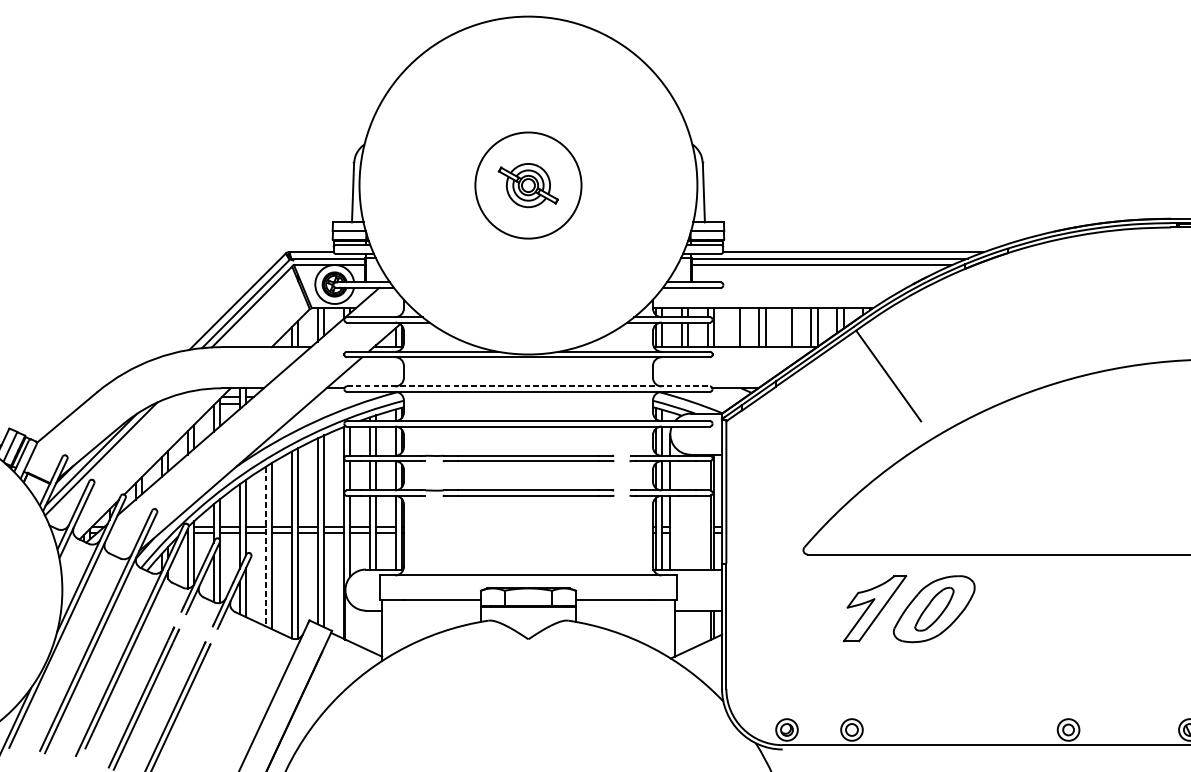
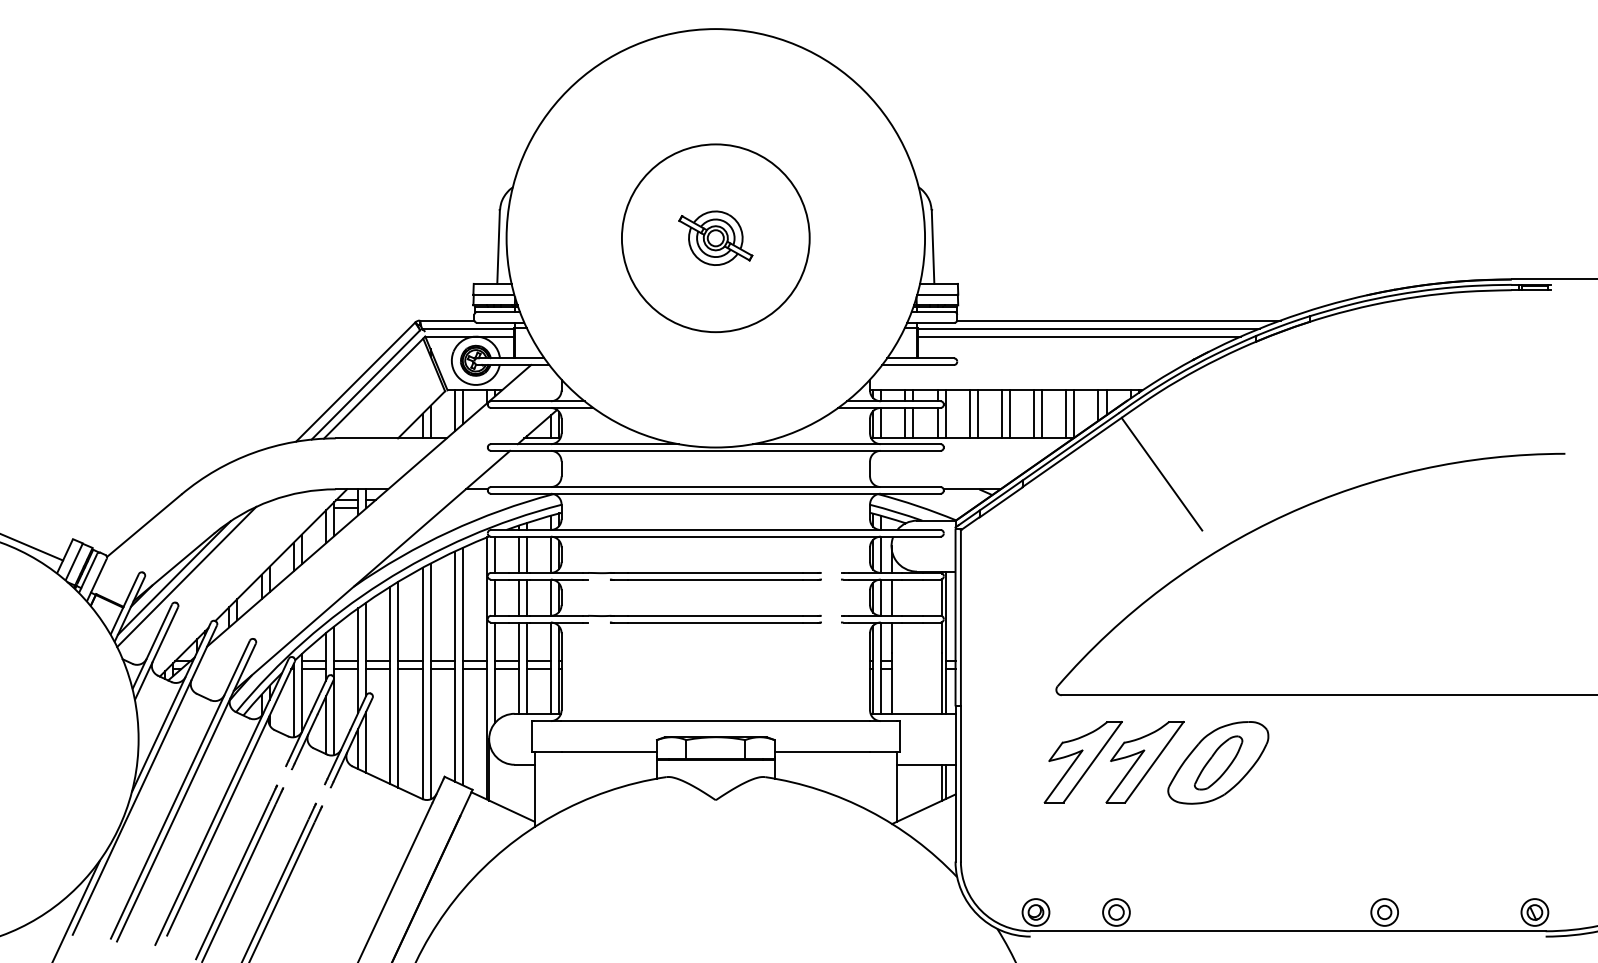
circle: (528, 185) -> (715, 238), size x1.43
line: (733, 327) -> (969, 414), added
line: (785, 327) -> (1034, 414), added
line: (528, 386) -> (715, 487), dashed -> solid
line: (265, 546) -> (390, 685), dashed -> solid
part: (824, 608) -> (1082, 762), added

